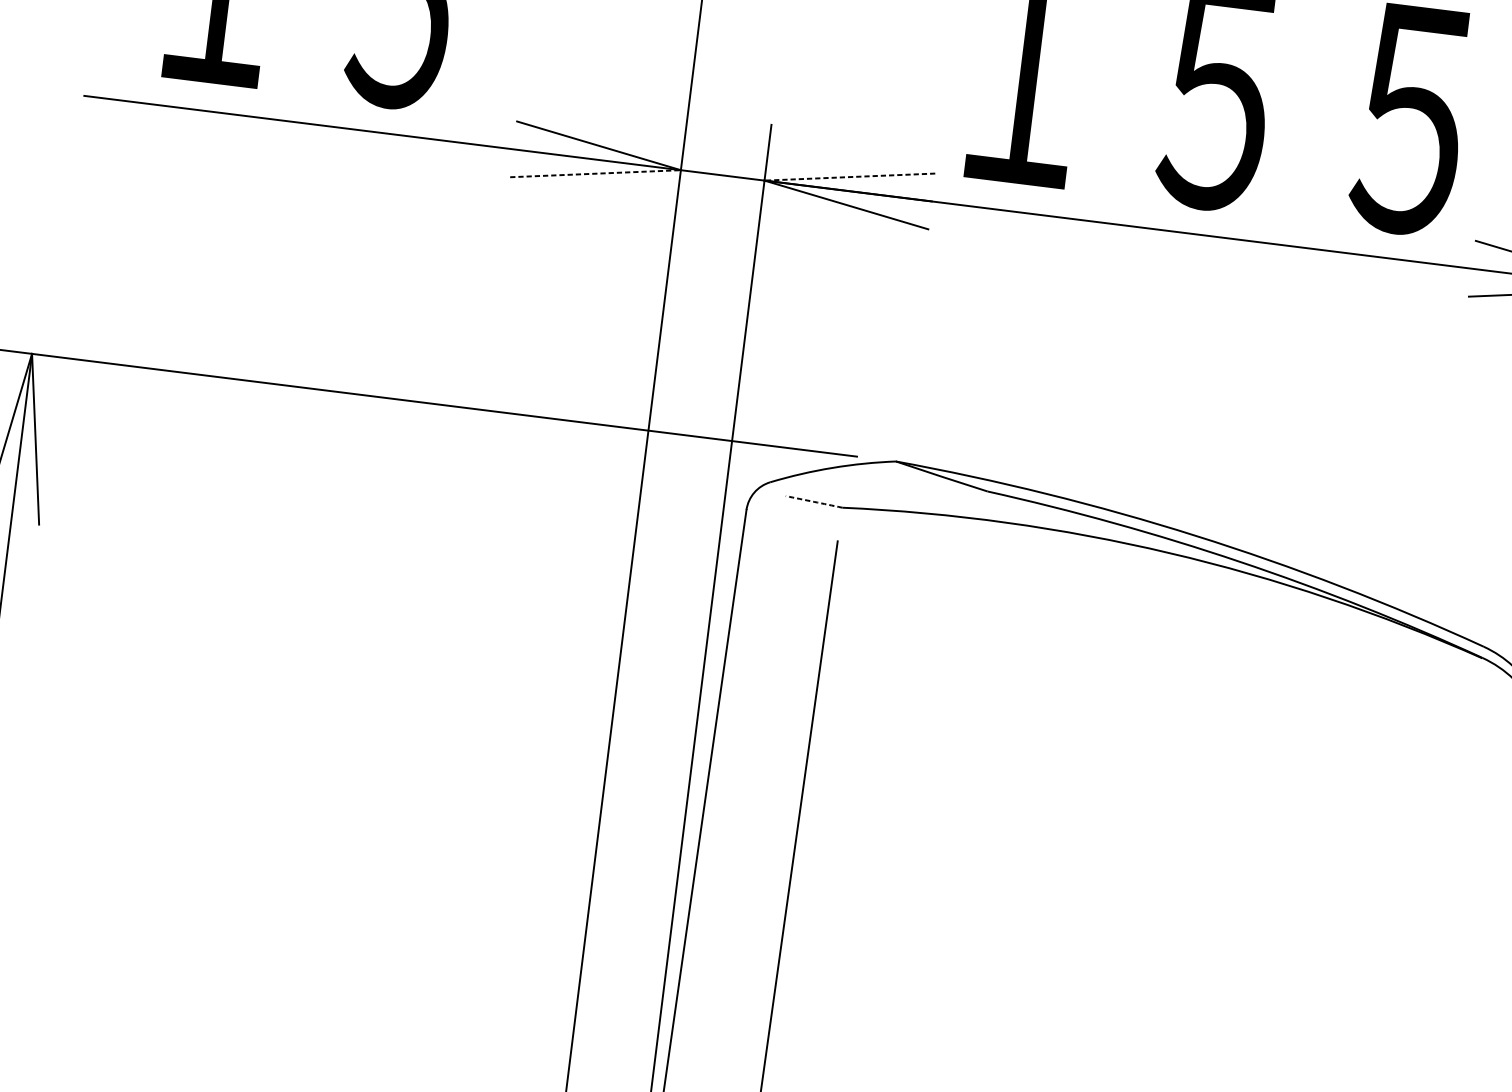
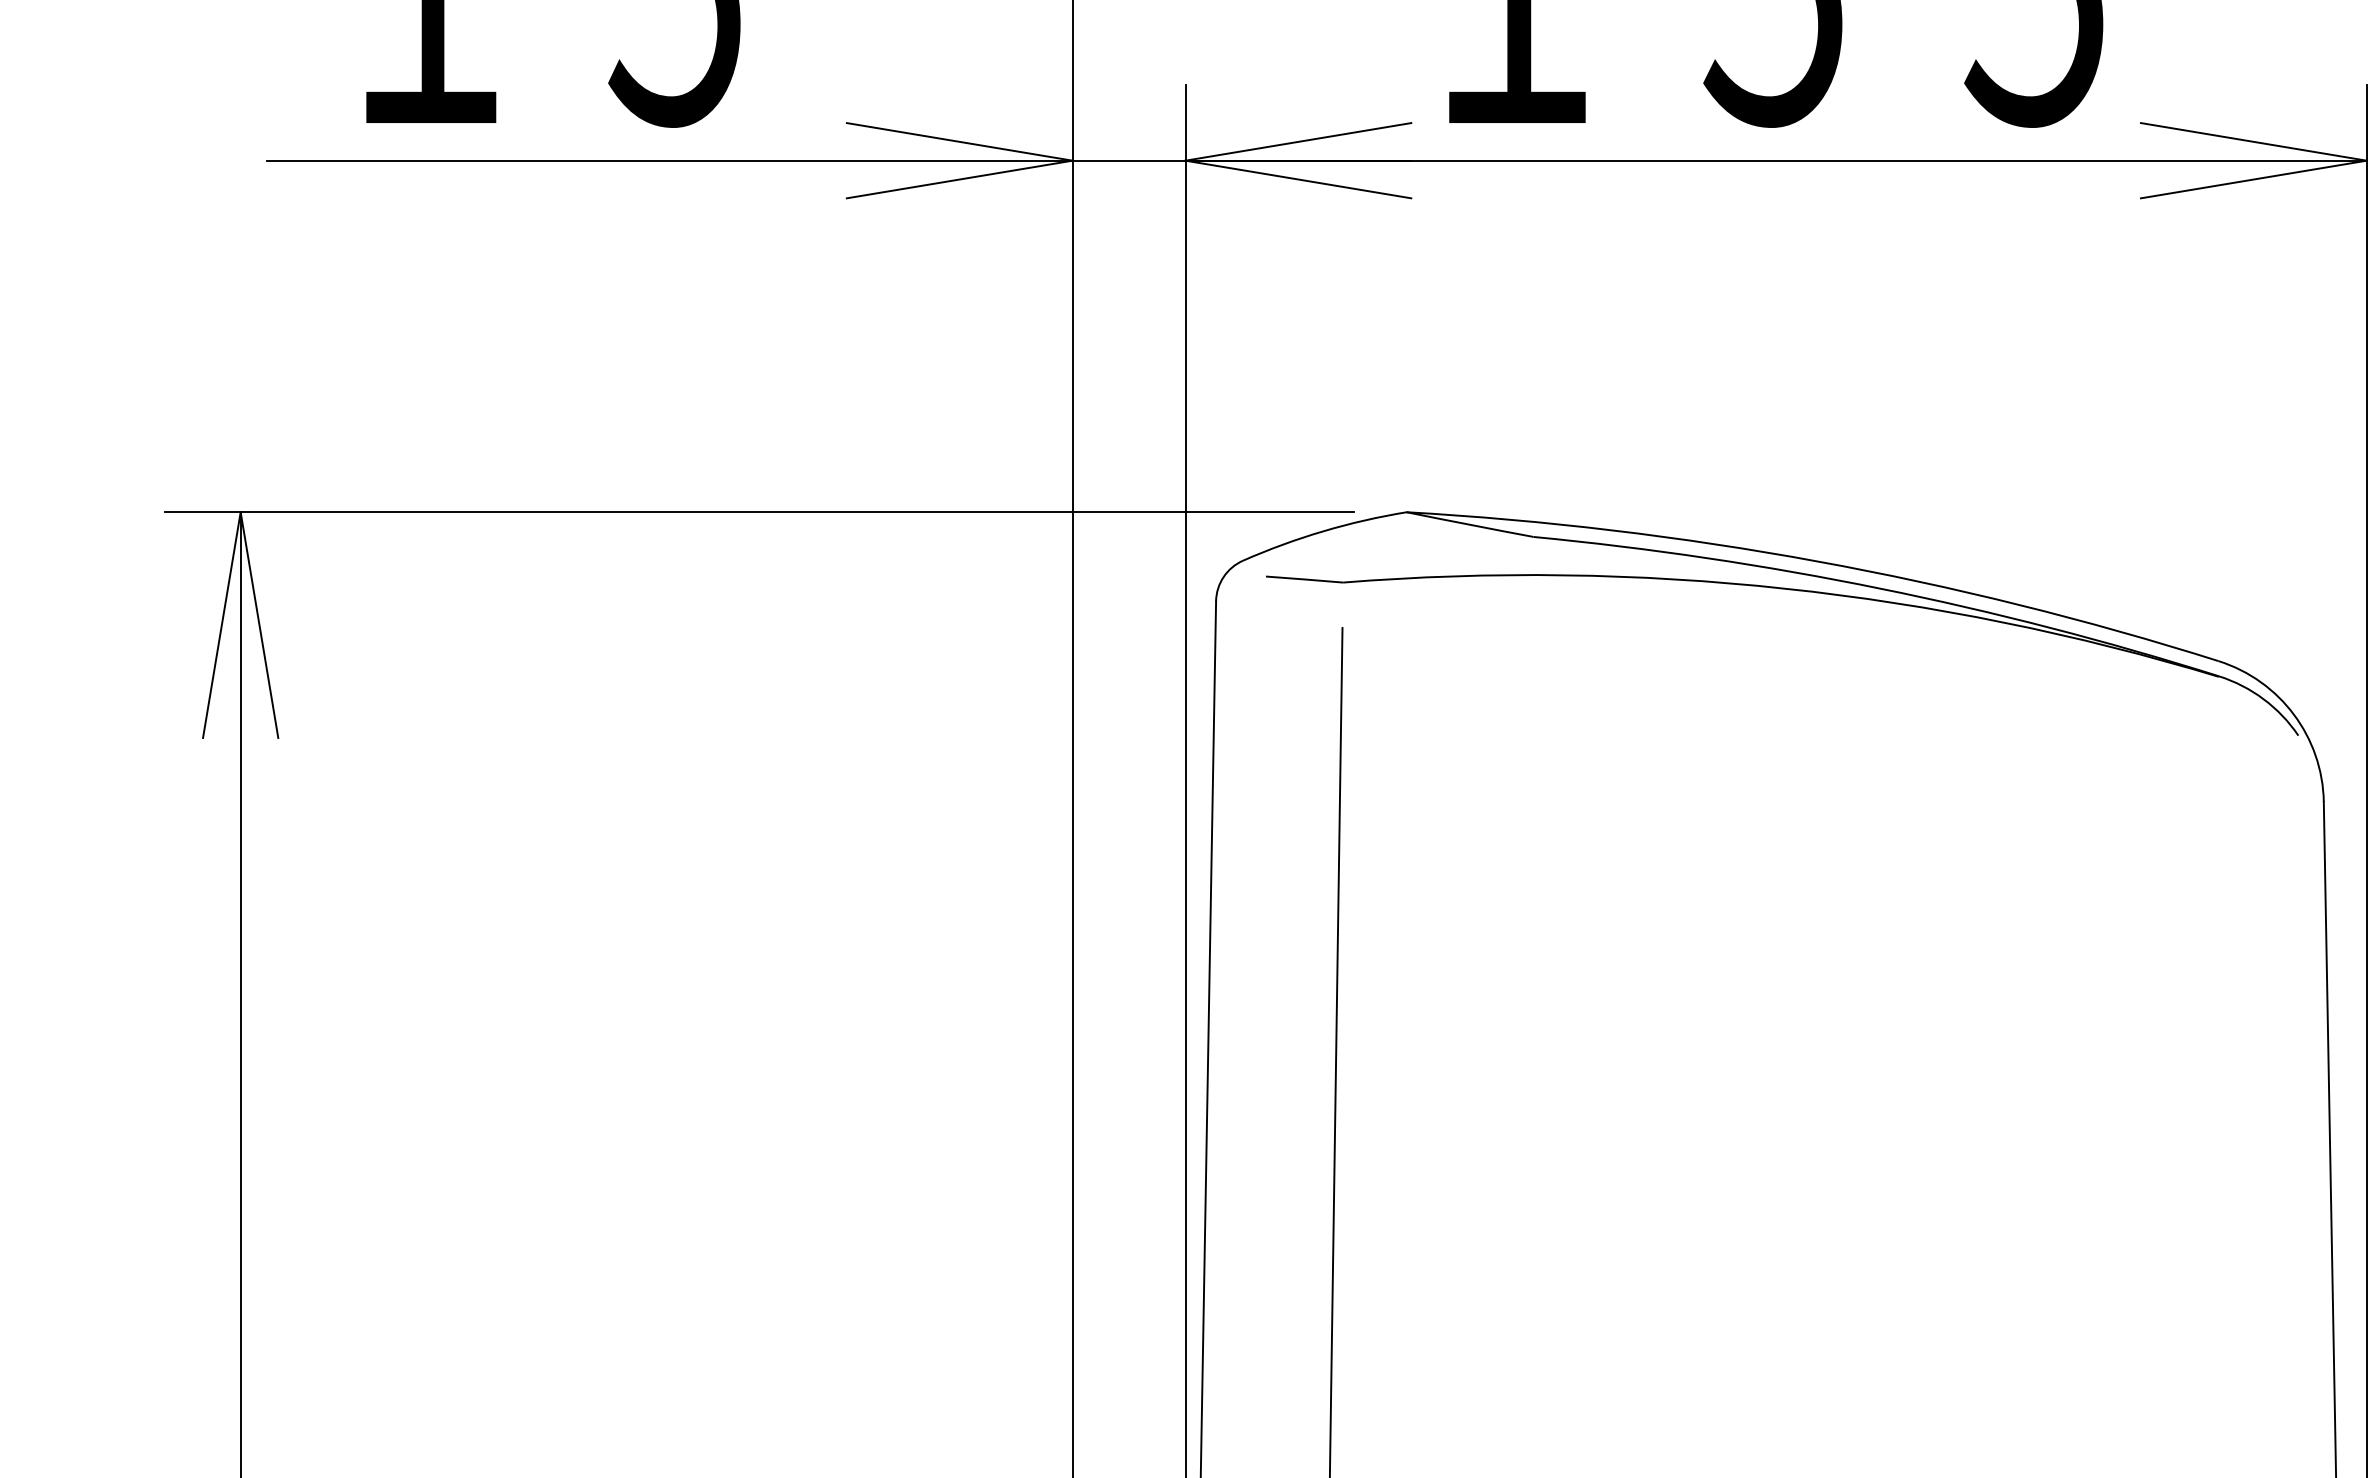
line: (596, 173) -> (960, 179), dashed -> solid
line: (849, 176) -> (1297, 141), dashed -> solid
arc: (814, 501) -> (1304, 579), dashed -> solid

